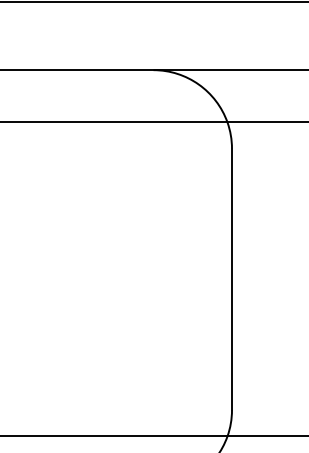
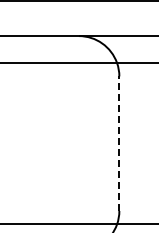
line: (232, 278) -> (119, 143), solid -> dashed

